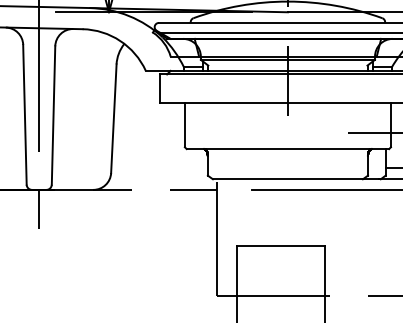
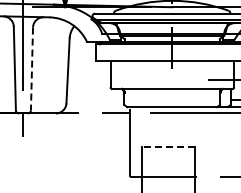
line: (52, 116) -> (31, 69), solid -> dashed
line: (281, 246) -> (168, 147), solid -> dashed

